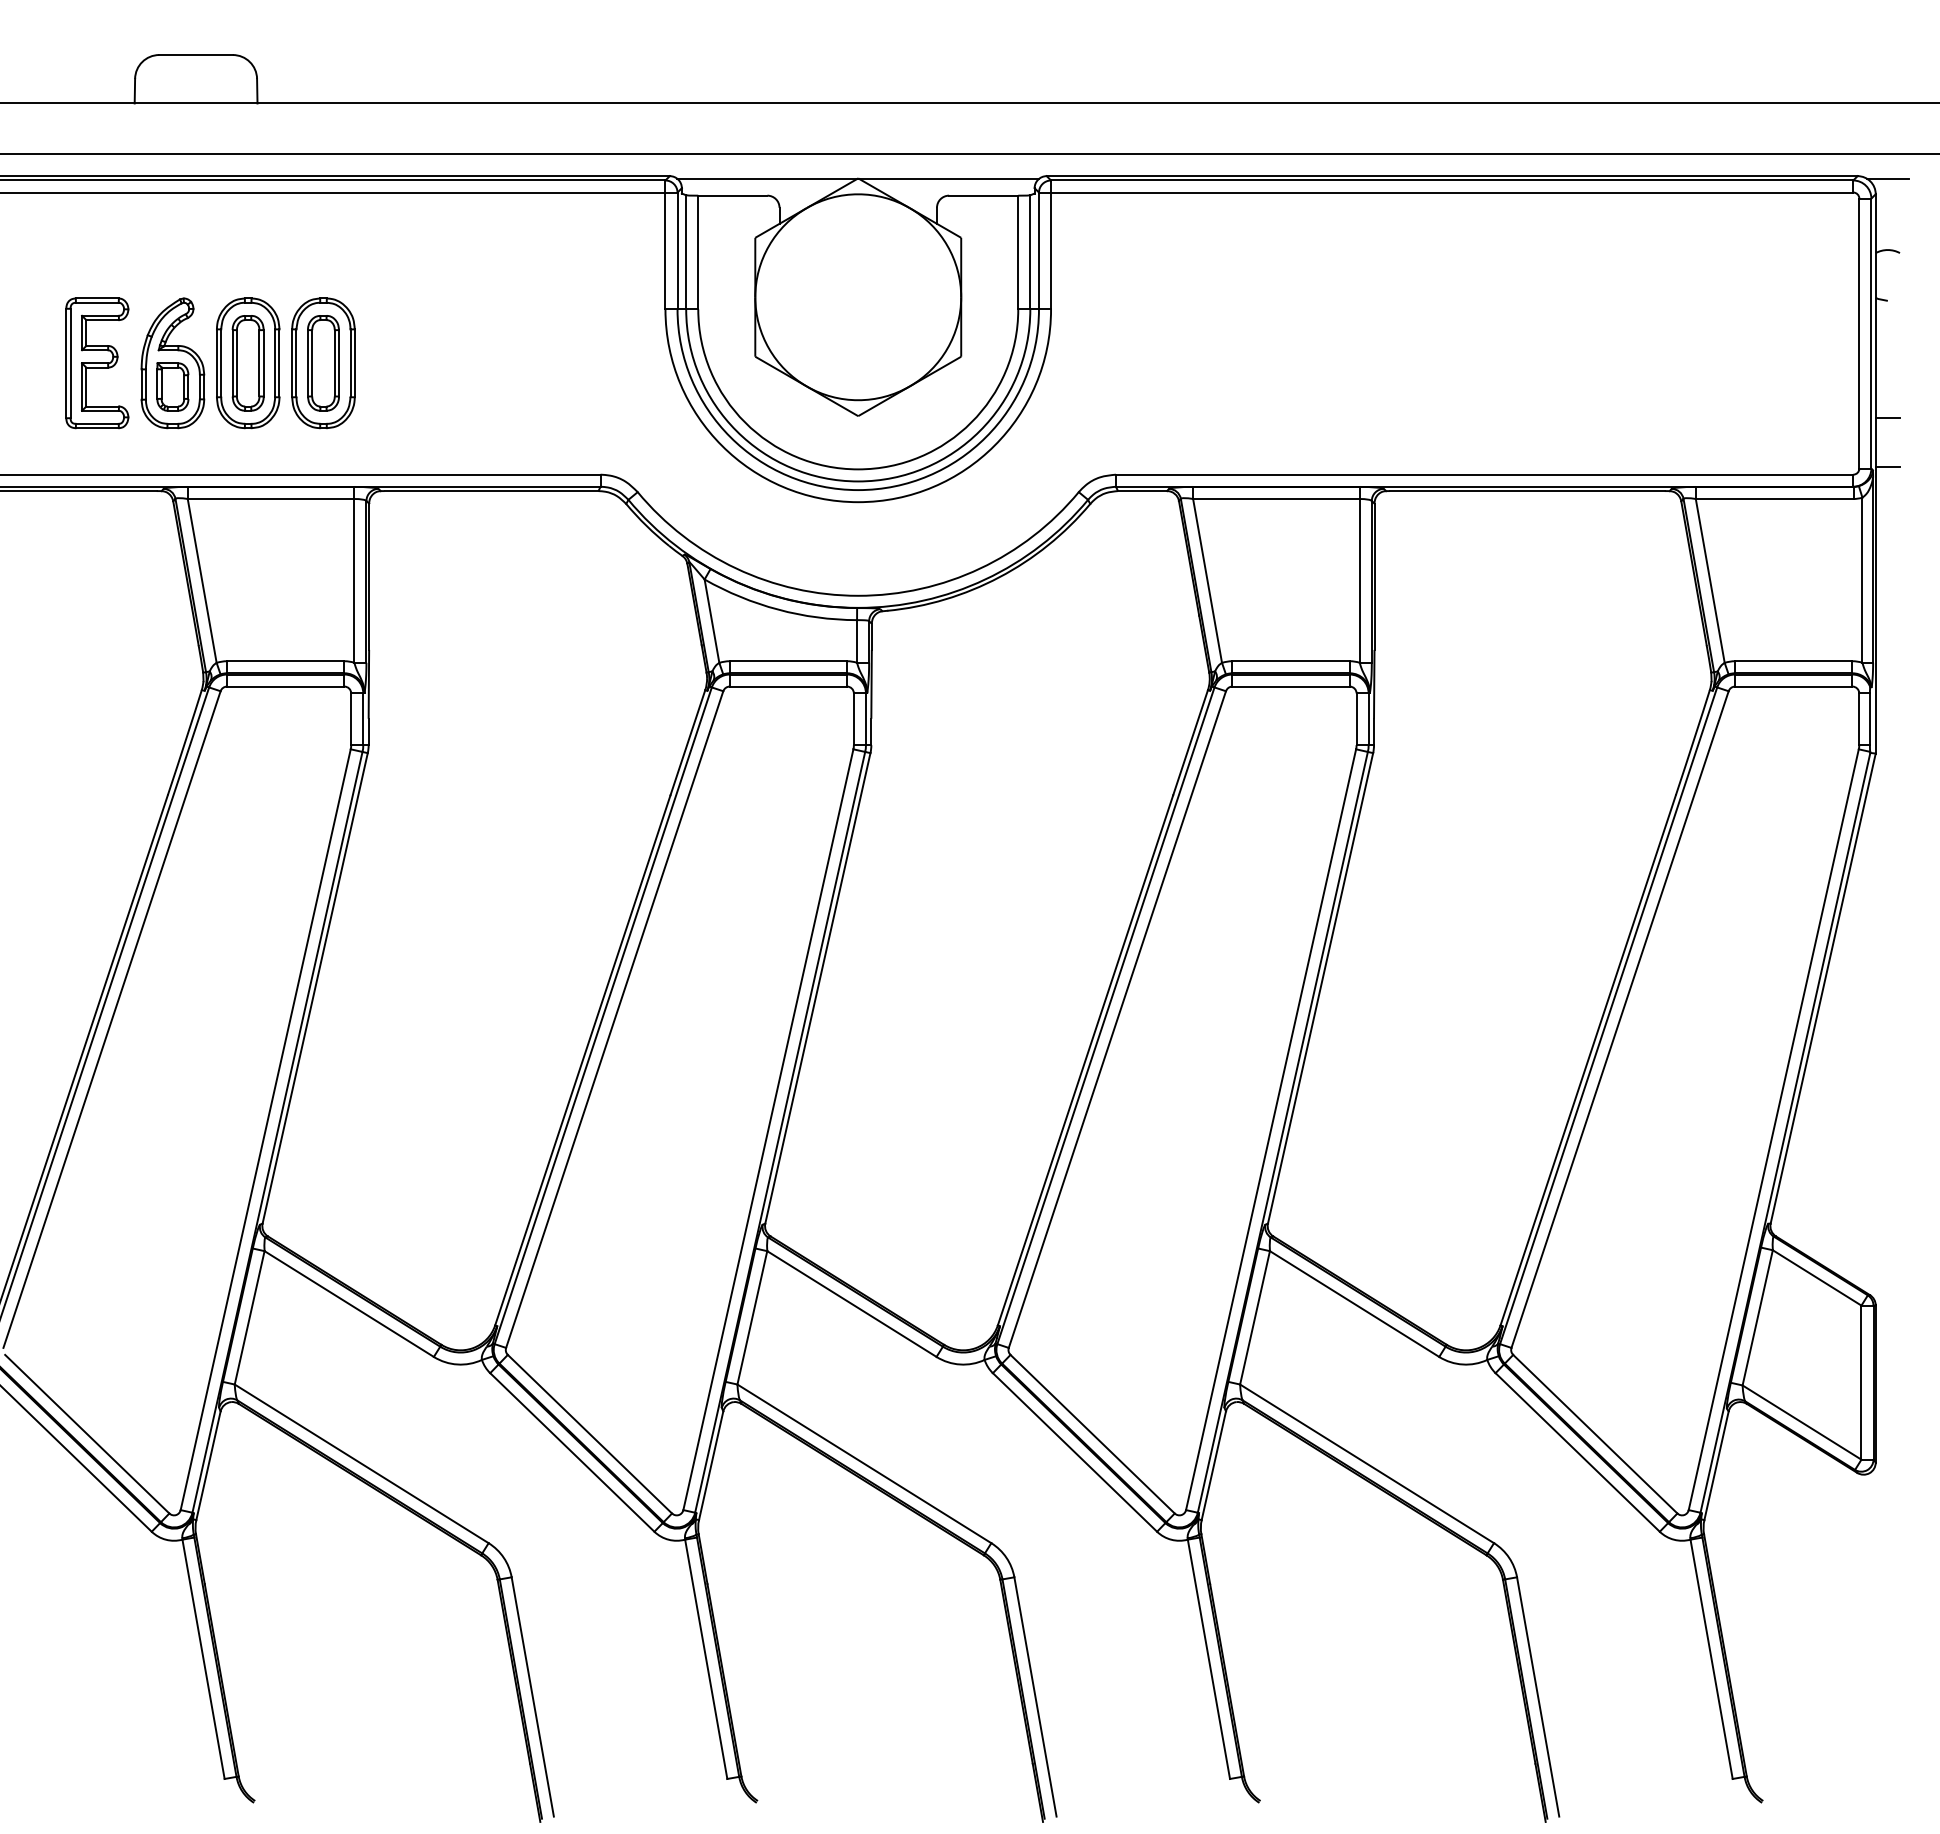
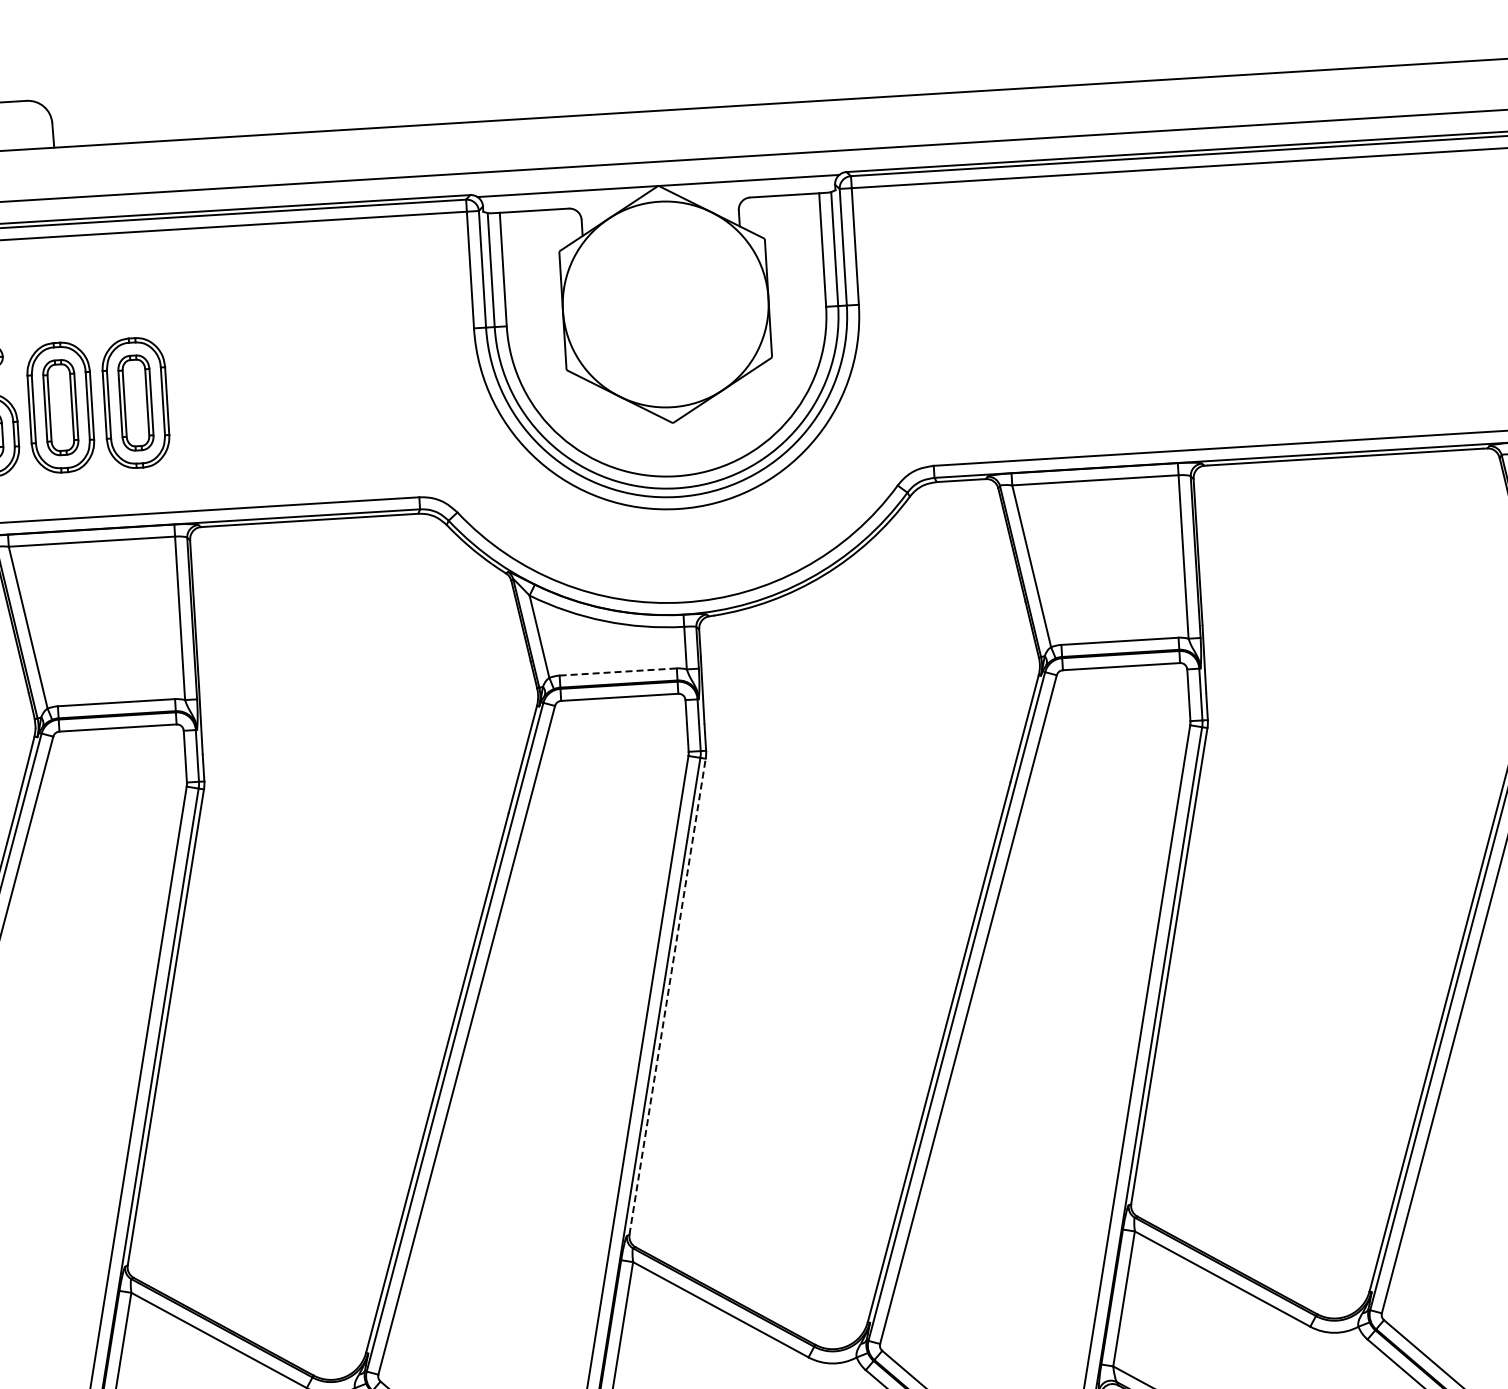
line: (788, 661) -> (618, 672), solid -> dashed
line: (818, 987) -> (668, 995), solid -> dashed

